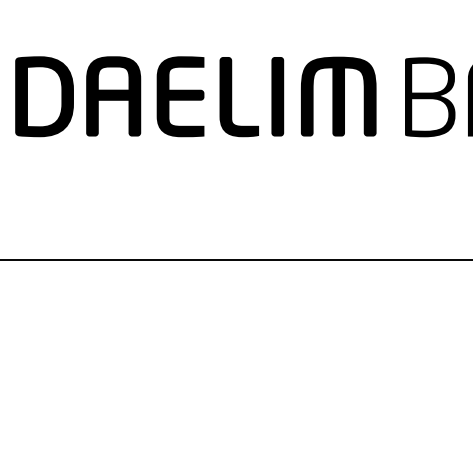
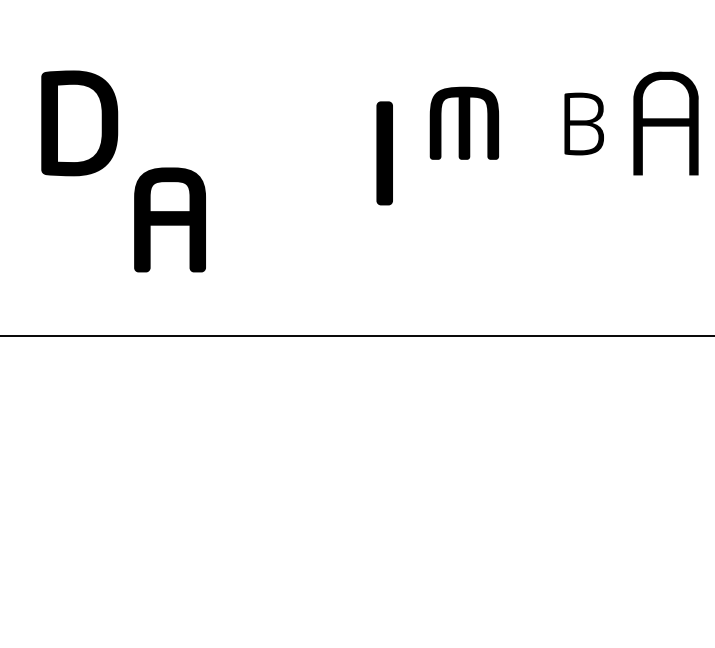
part: (113, 96) -> (169, 219), moved
part: (180, 96) -> (257, 123), removed
fill: (239, 96) -> (334, 123), removed
part: (277, 96) -> (384, 153), moved
part: (338, 96) -> (464, 123), size x0.7
part: (430, 96) -> (584, 123), size x0.6

